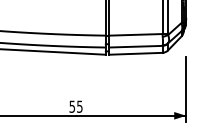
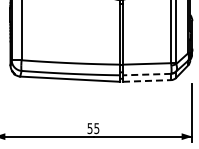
line: (135, 46) -> (146, 74), solid -> dashed
line: (136, 53) -> (147, 80), solid -> dashed

